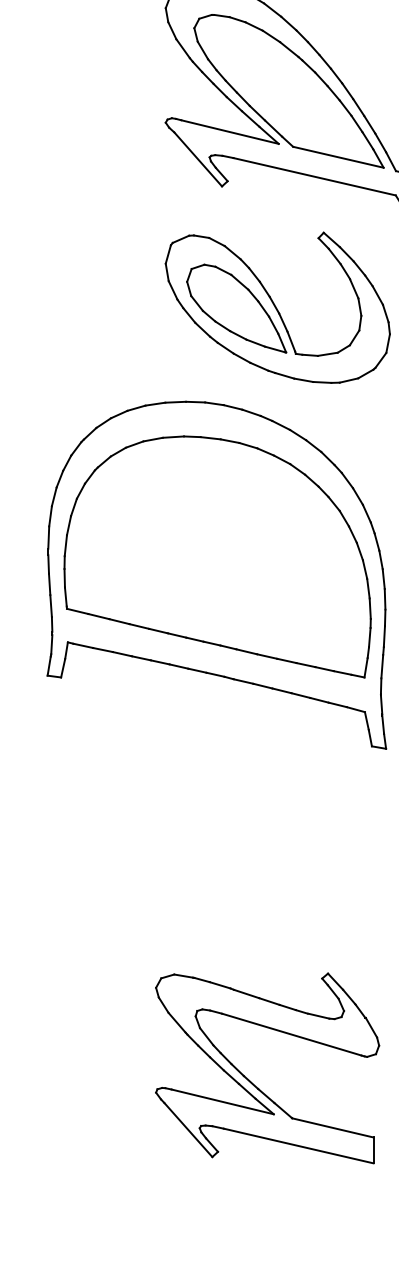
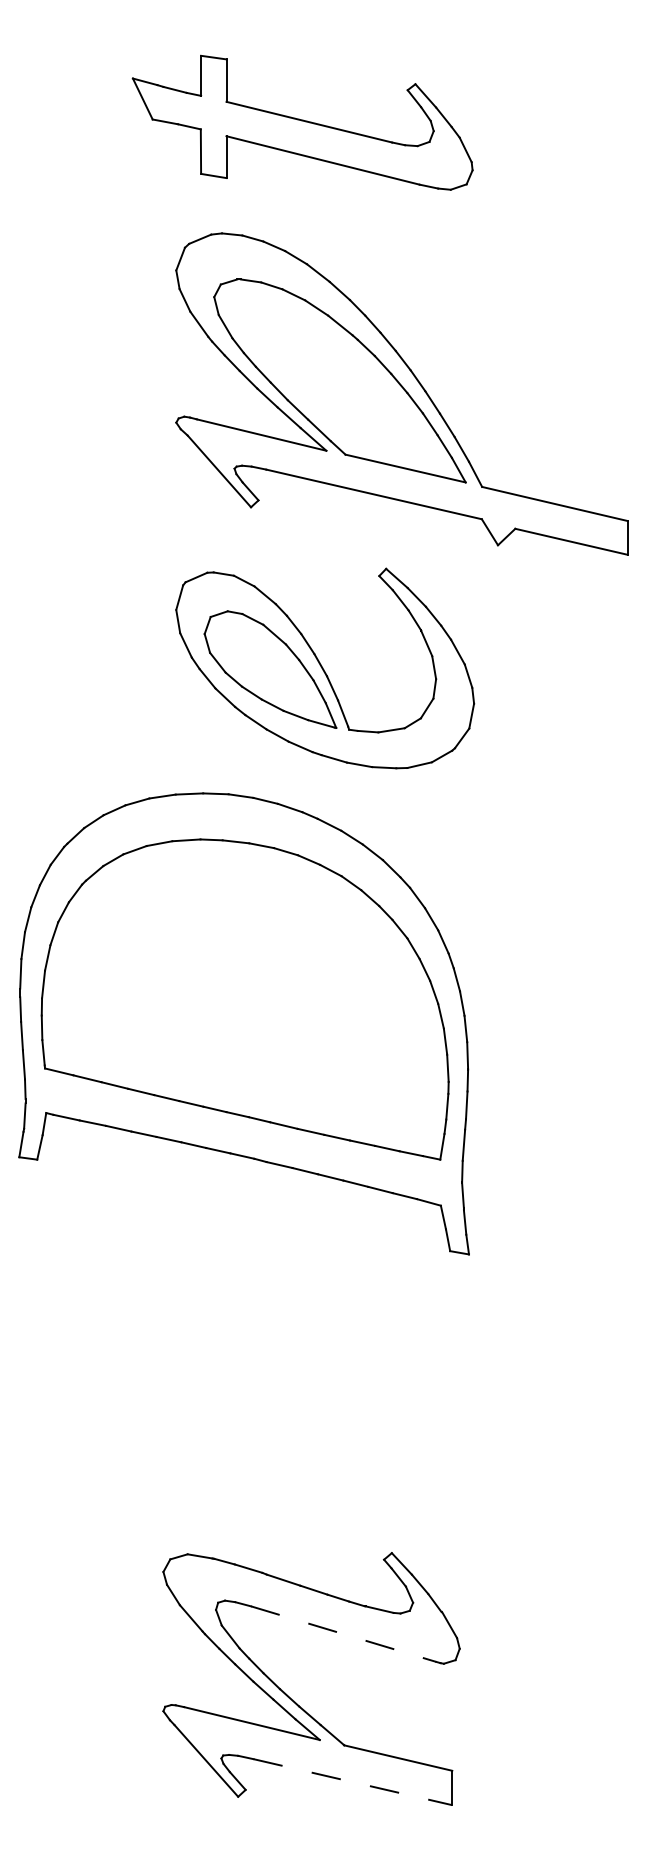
line: (291, 1034) -> (343, 1634), solid -> dashed
line: (299, 1146) -> (353, 1782), solid -> dashed

